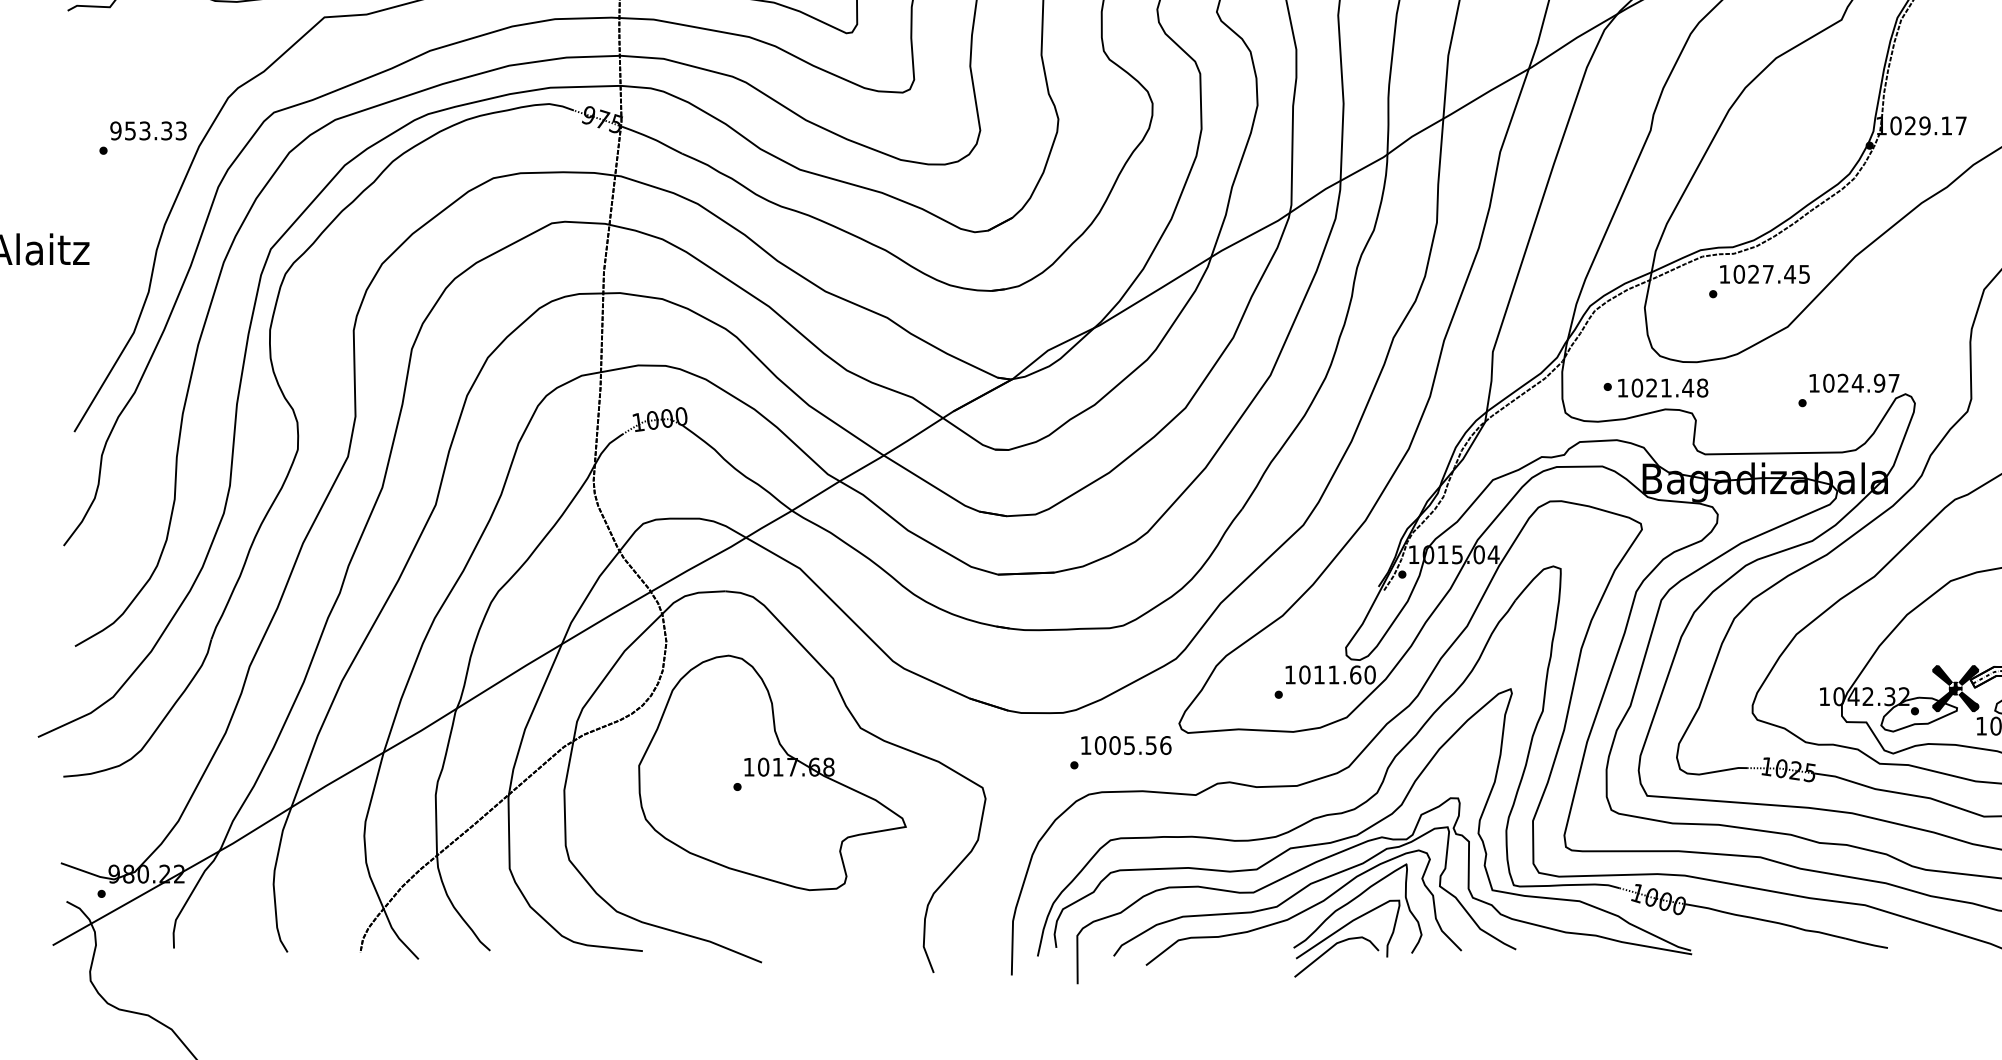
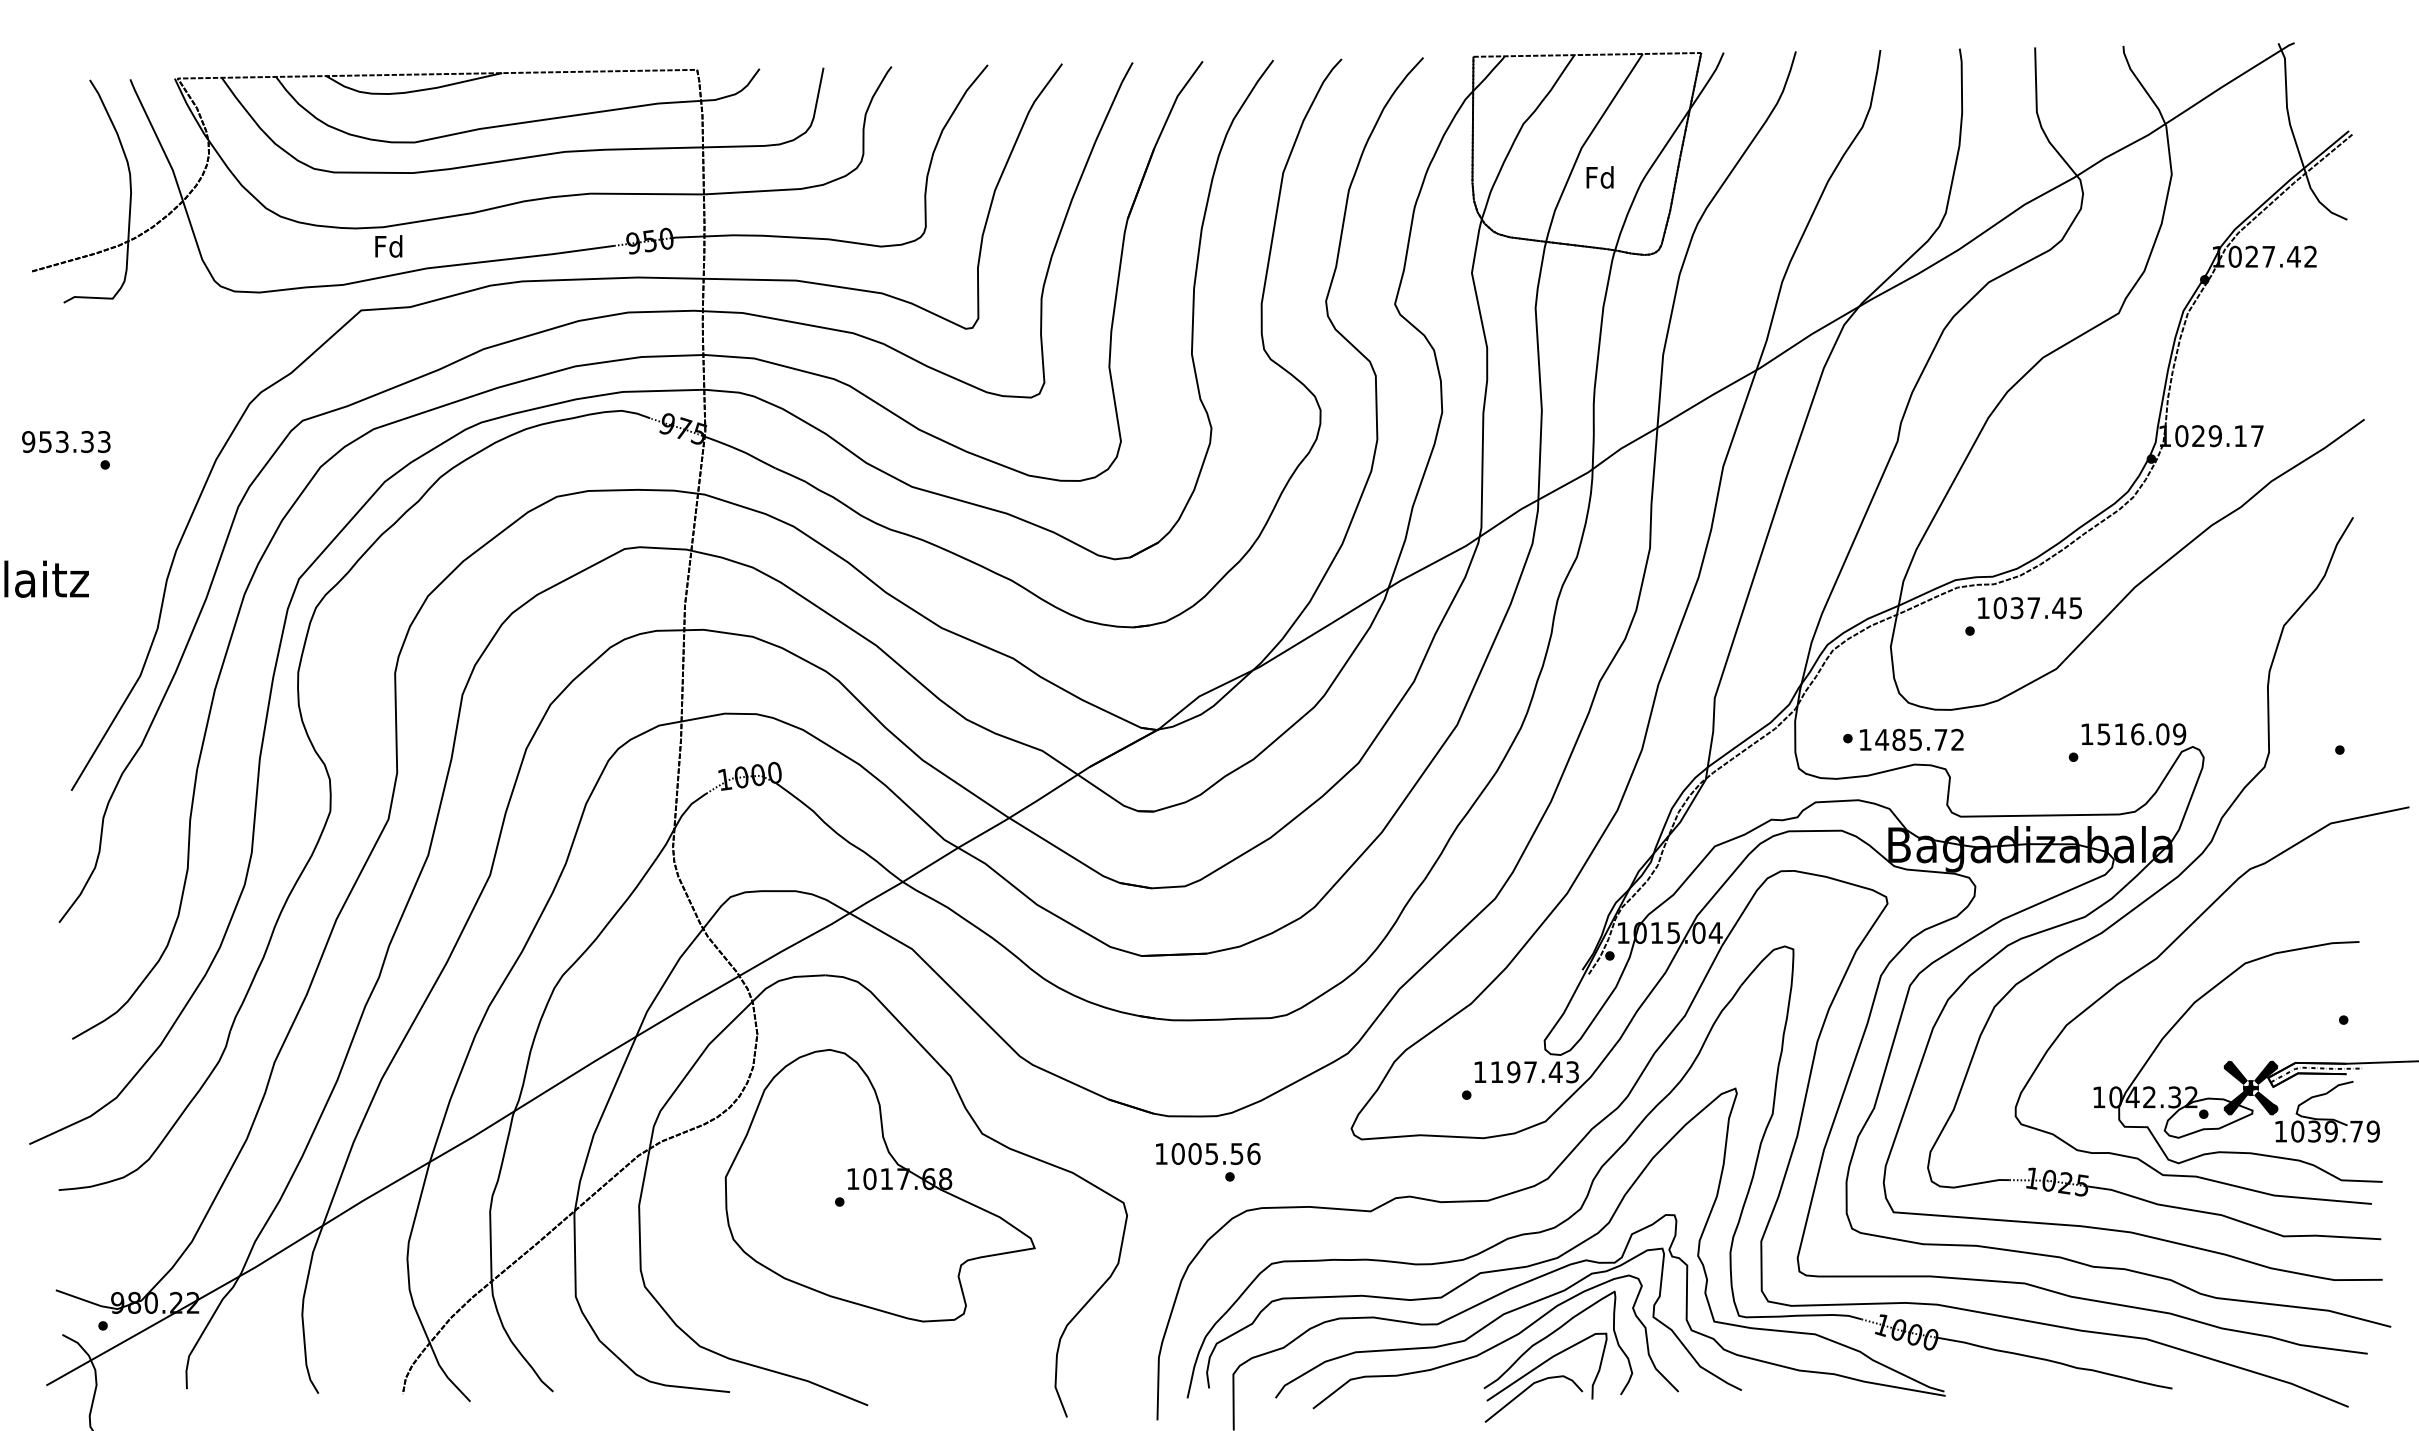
text: (148, 130) -> (66, 441), moved
text: (1753, 274) -> (2016, 608), 1027.45 -> 1037.45
text: (1861, 383) -> (2141, 734), 1024.97 -> 1516.09
text: (1669, 387) -> (1919, 739), 1021.48 -> 1485.72
text: (1337, 675) -> (1534, 1072), 1011.60 -> 1197.43
text: (1126, 745) -> (1208, 1153), moved

